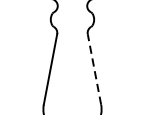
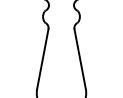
line: (94, 68) -> (80, 58), dashed -> solid

